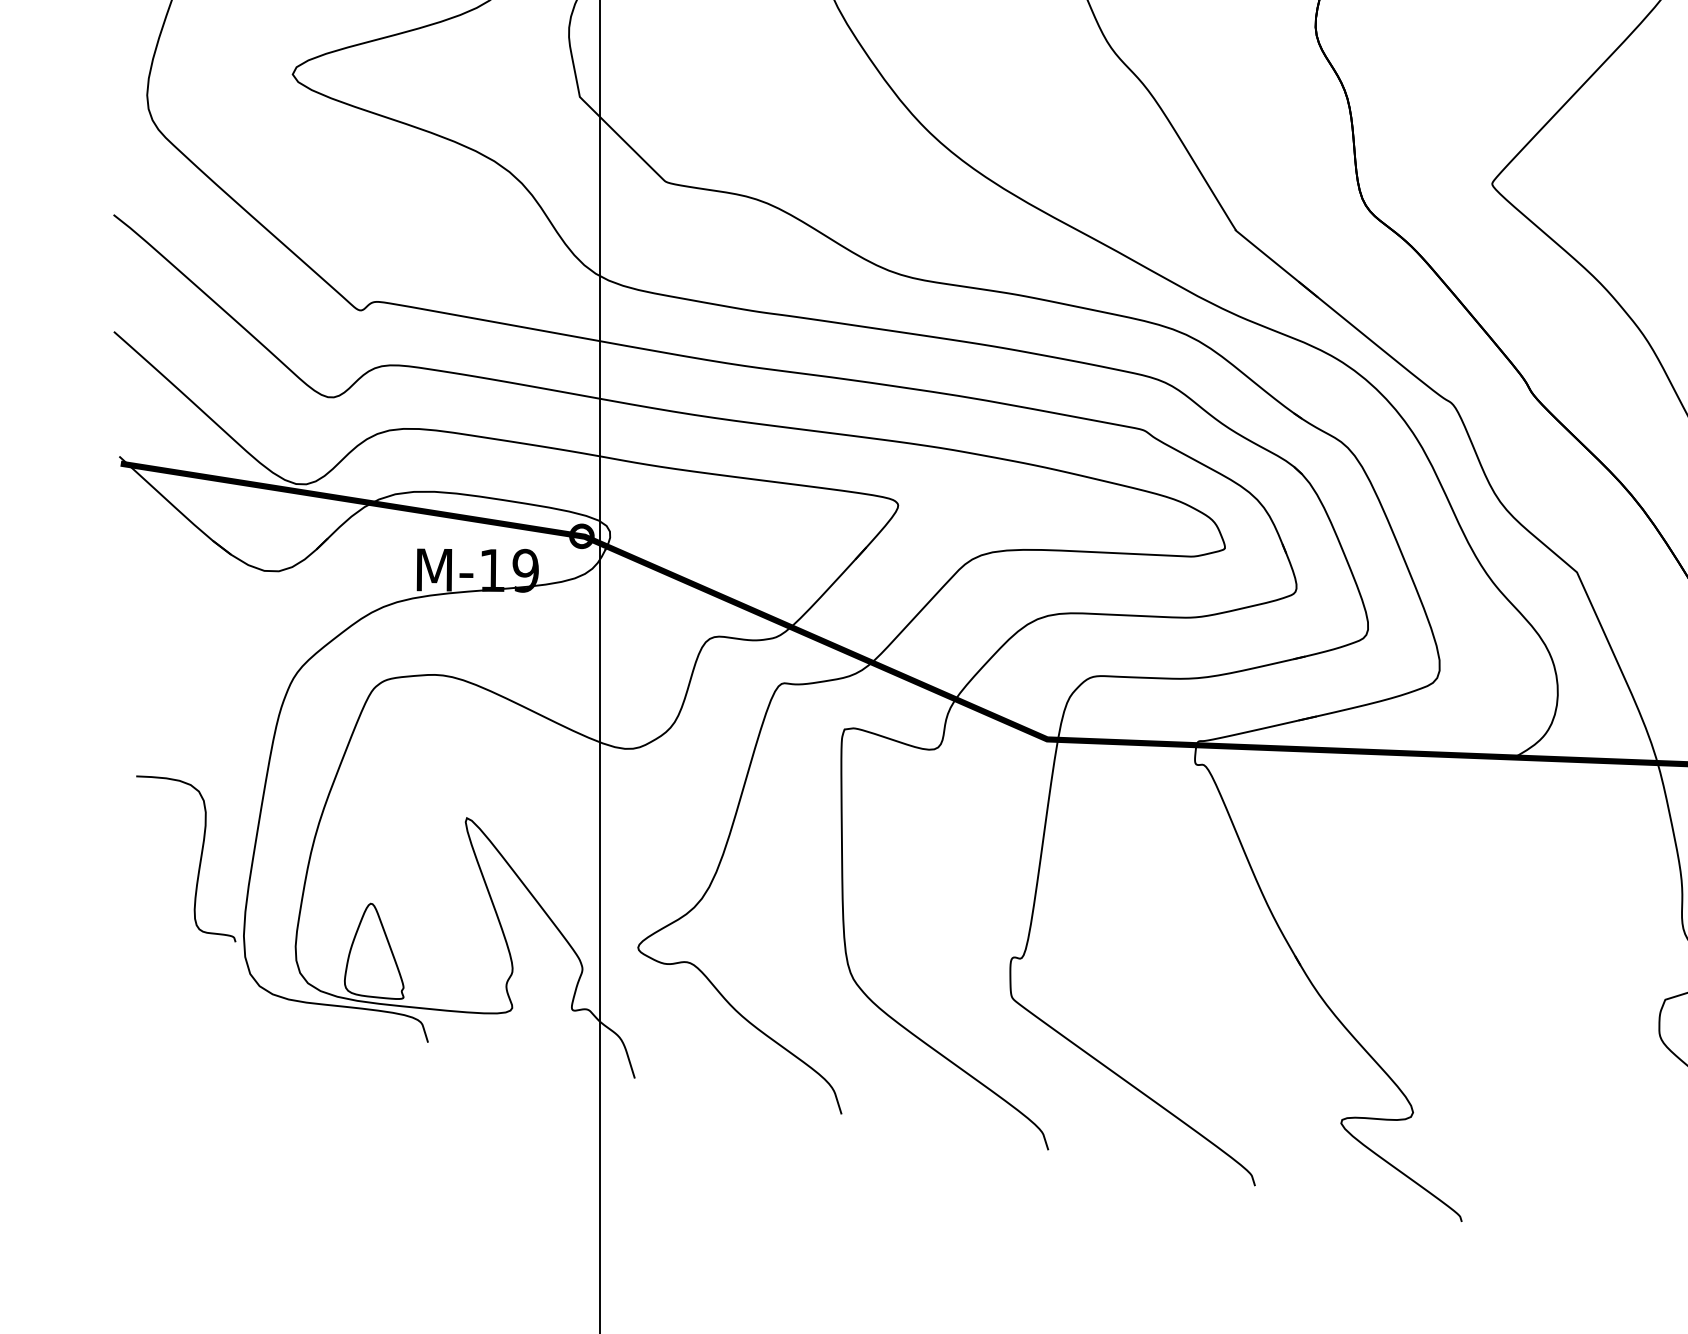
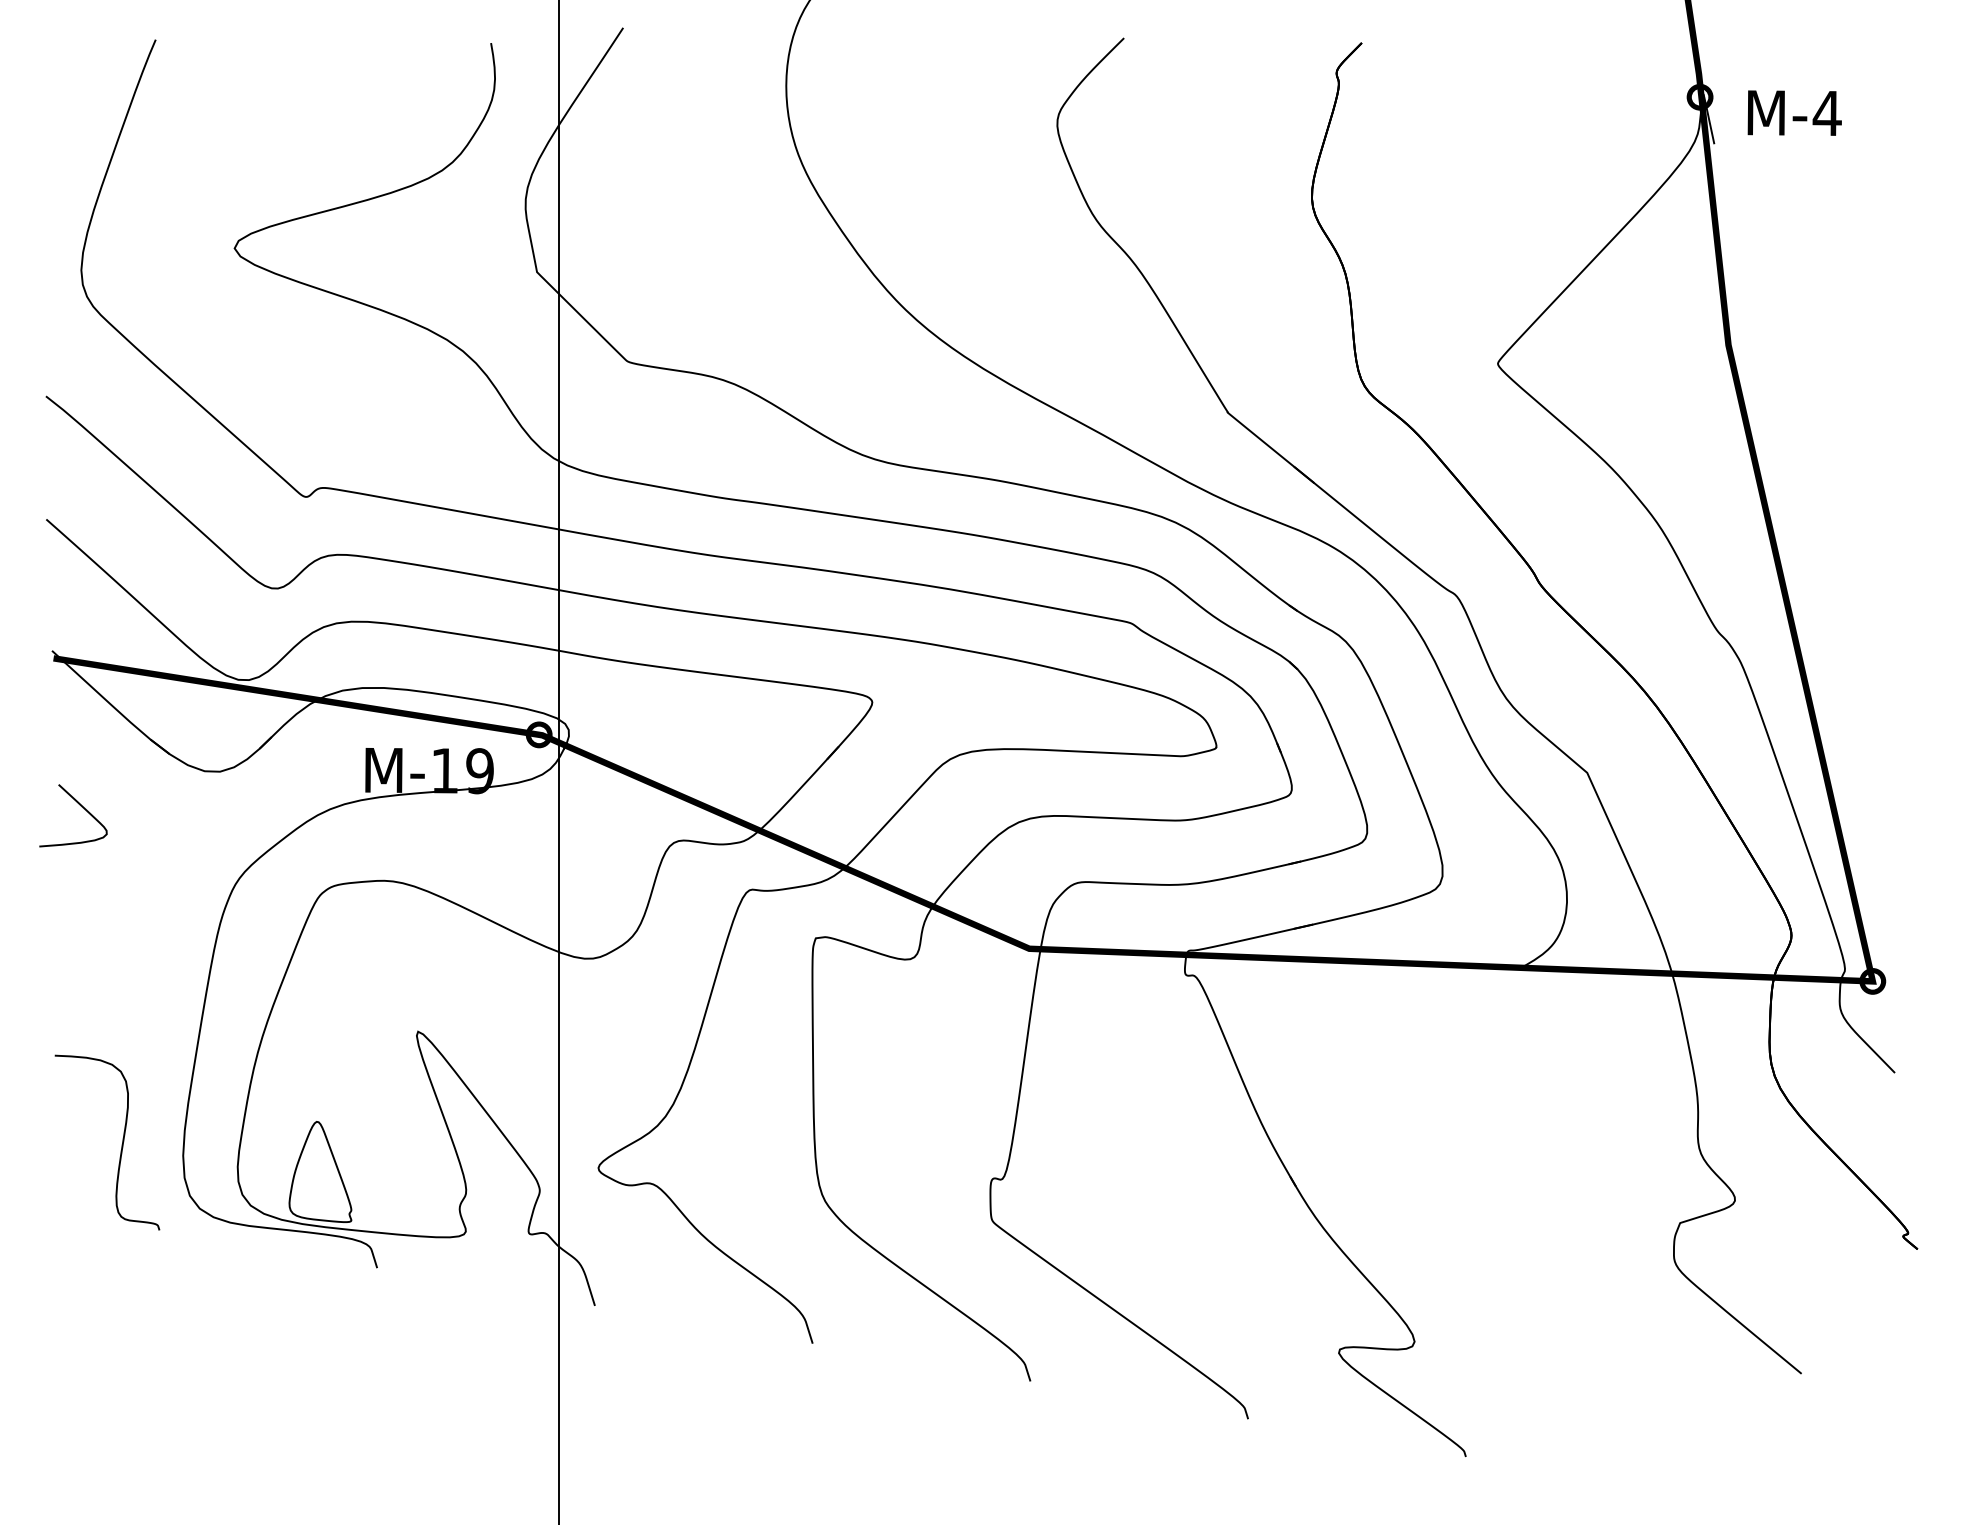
curve: (147, 605) -> (81, 807), added
curve: (199, 860) -> (121, 1144), moved

